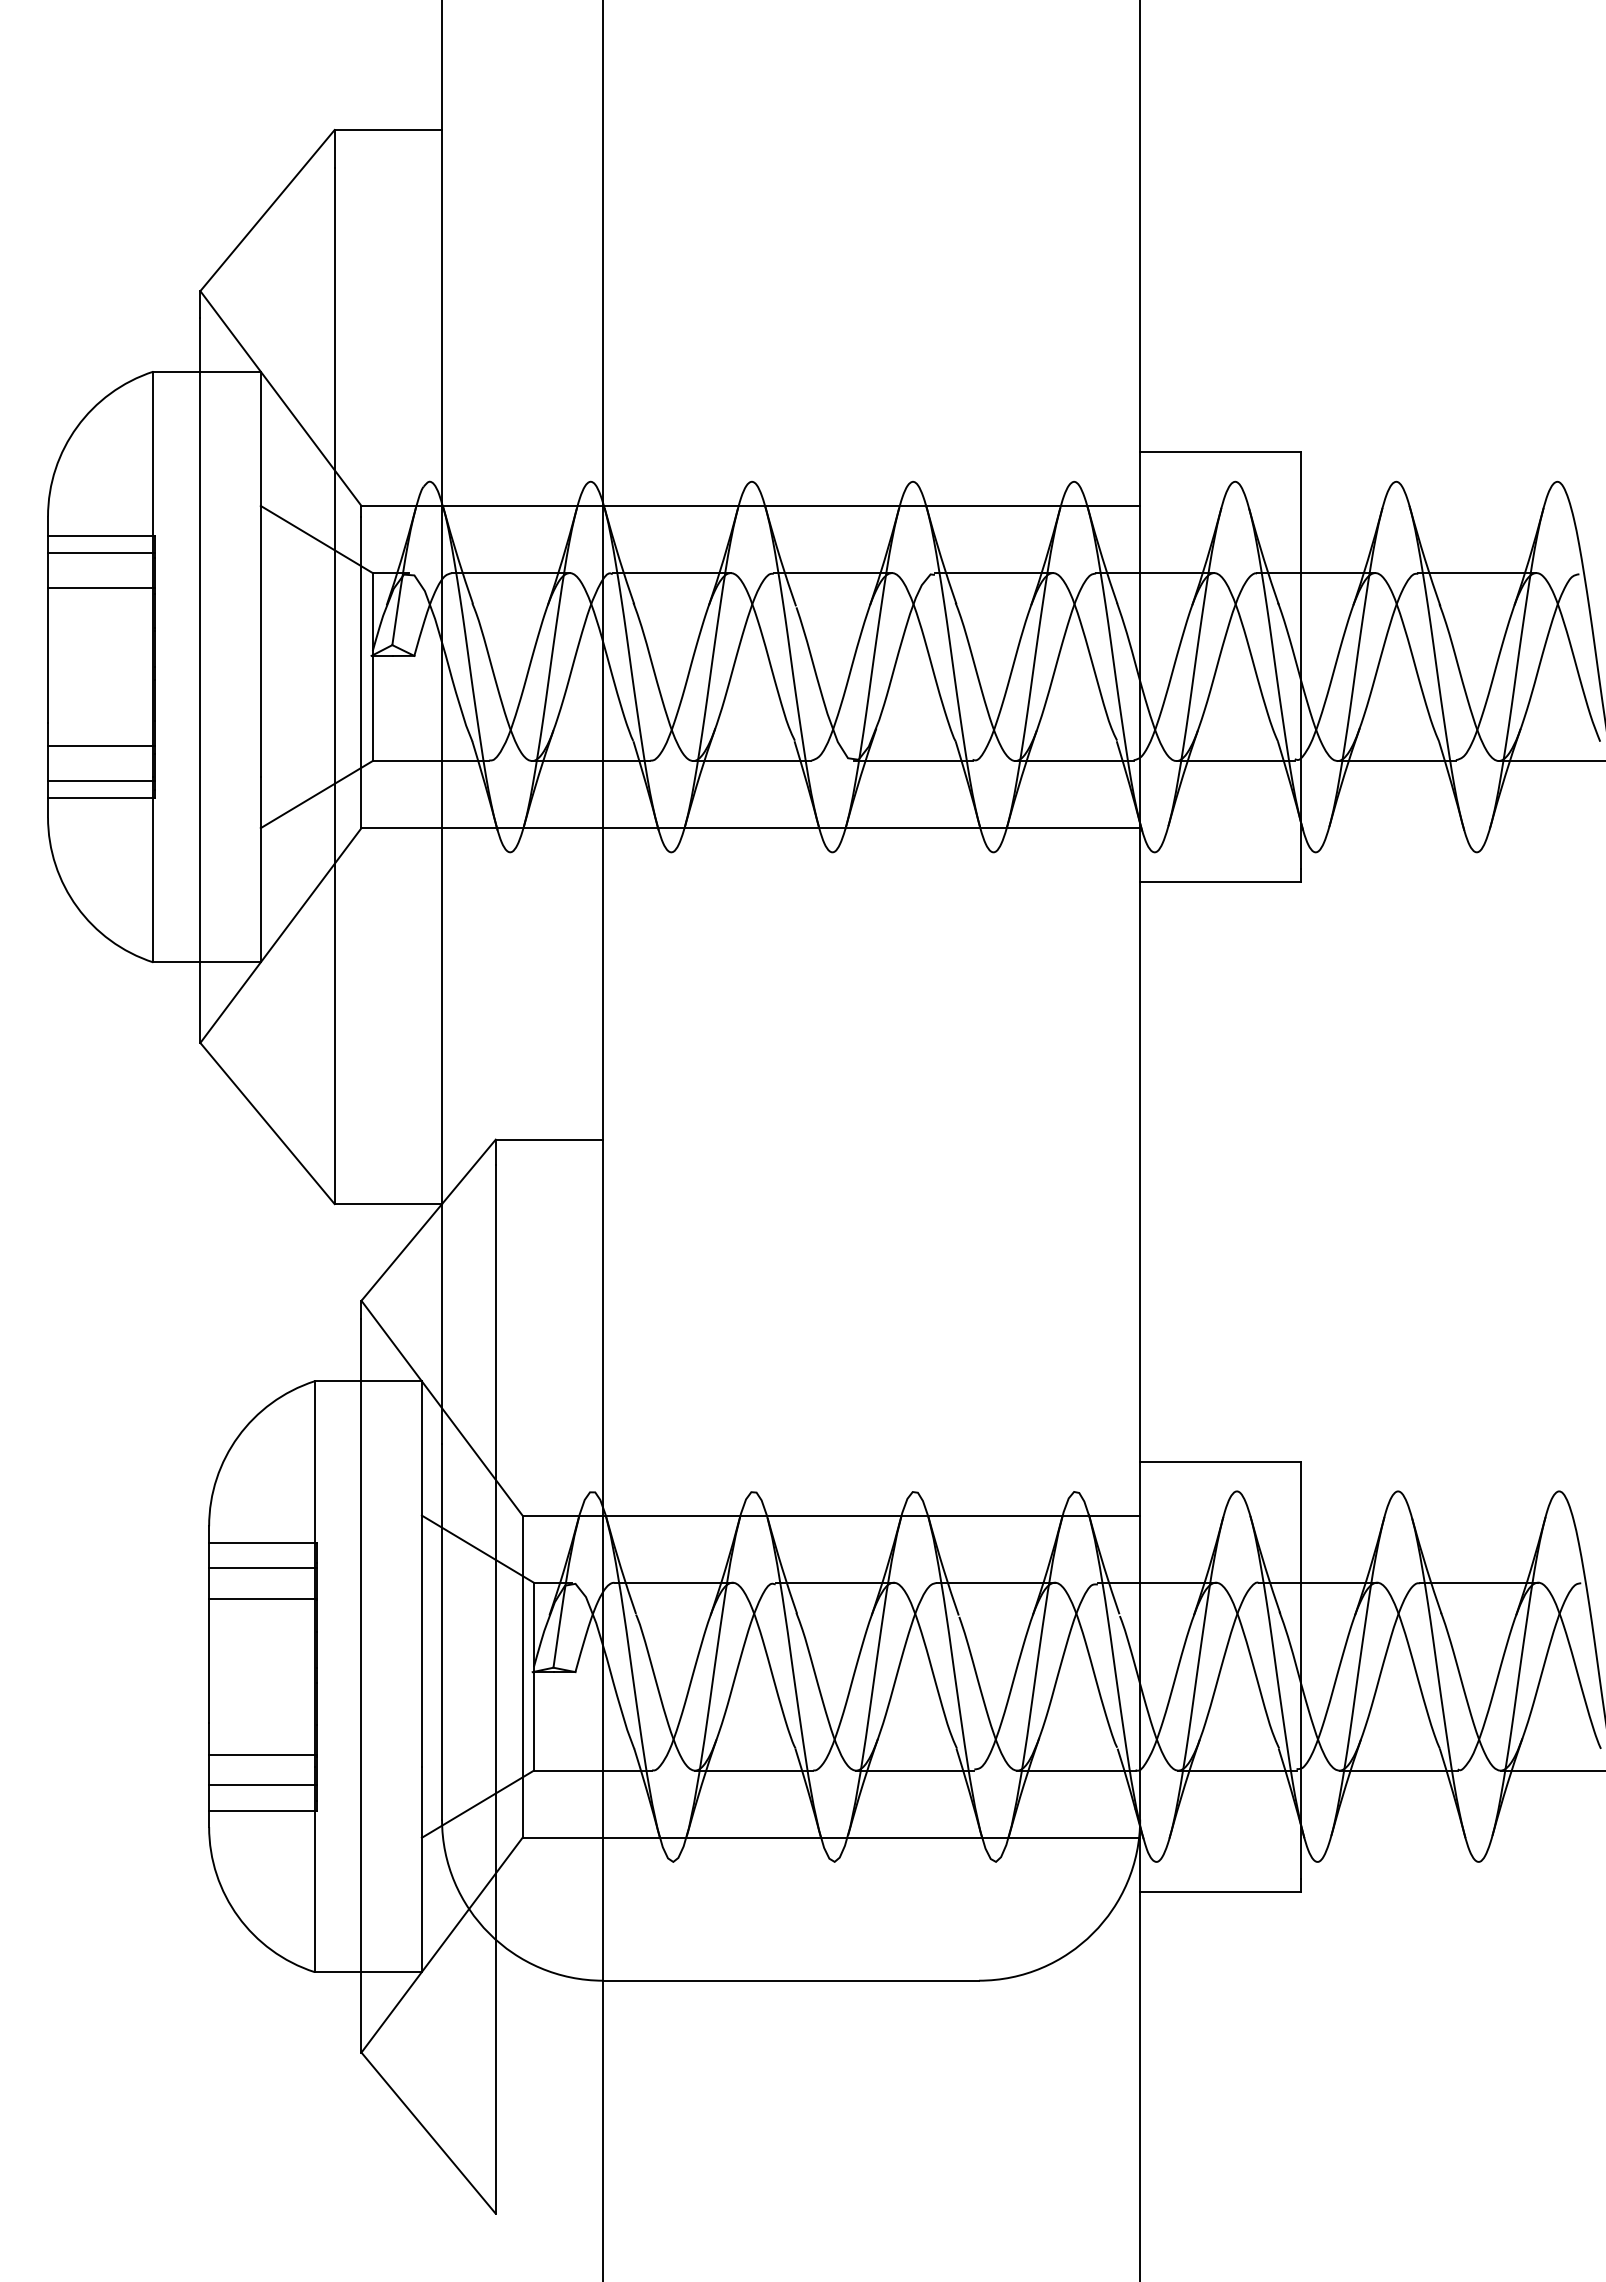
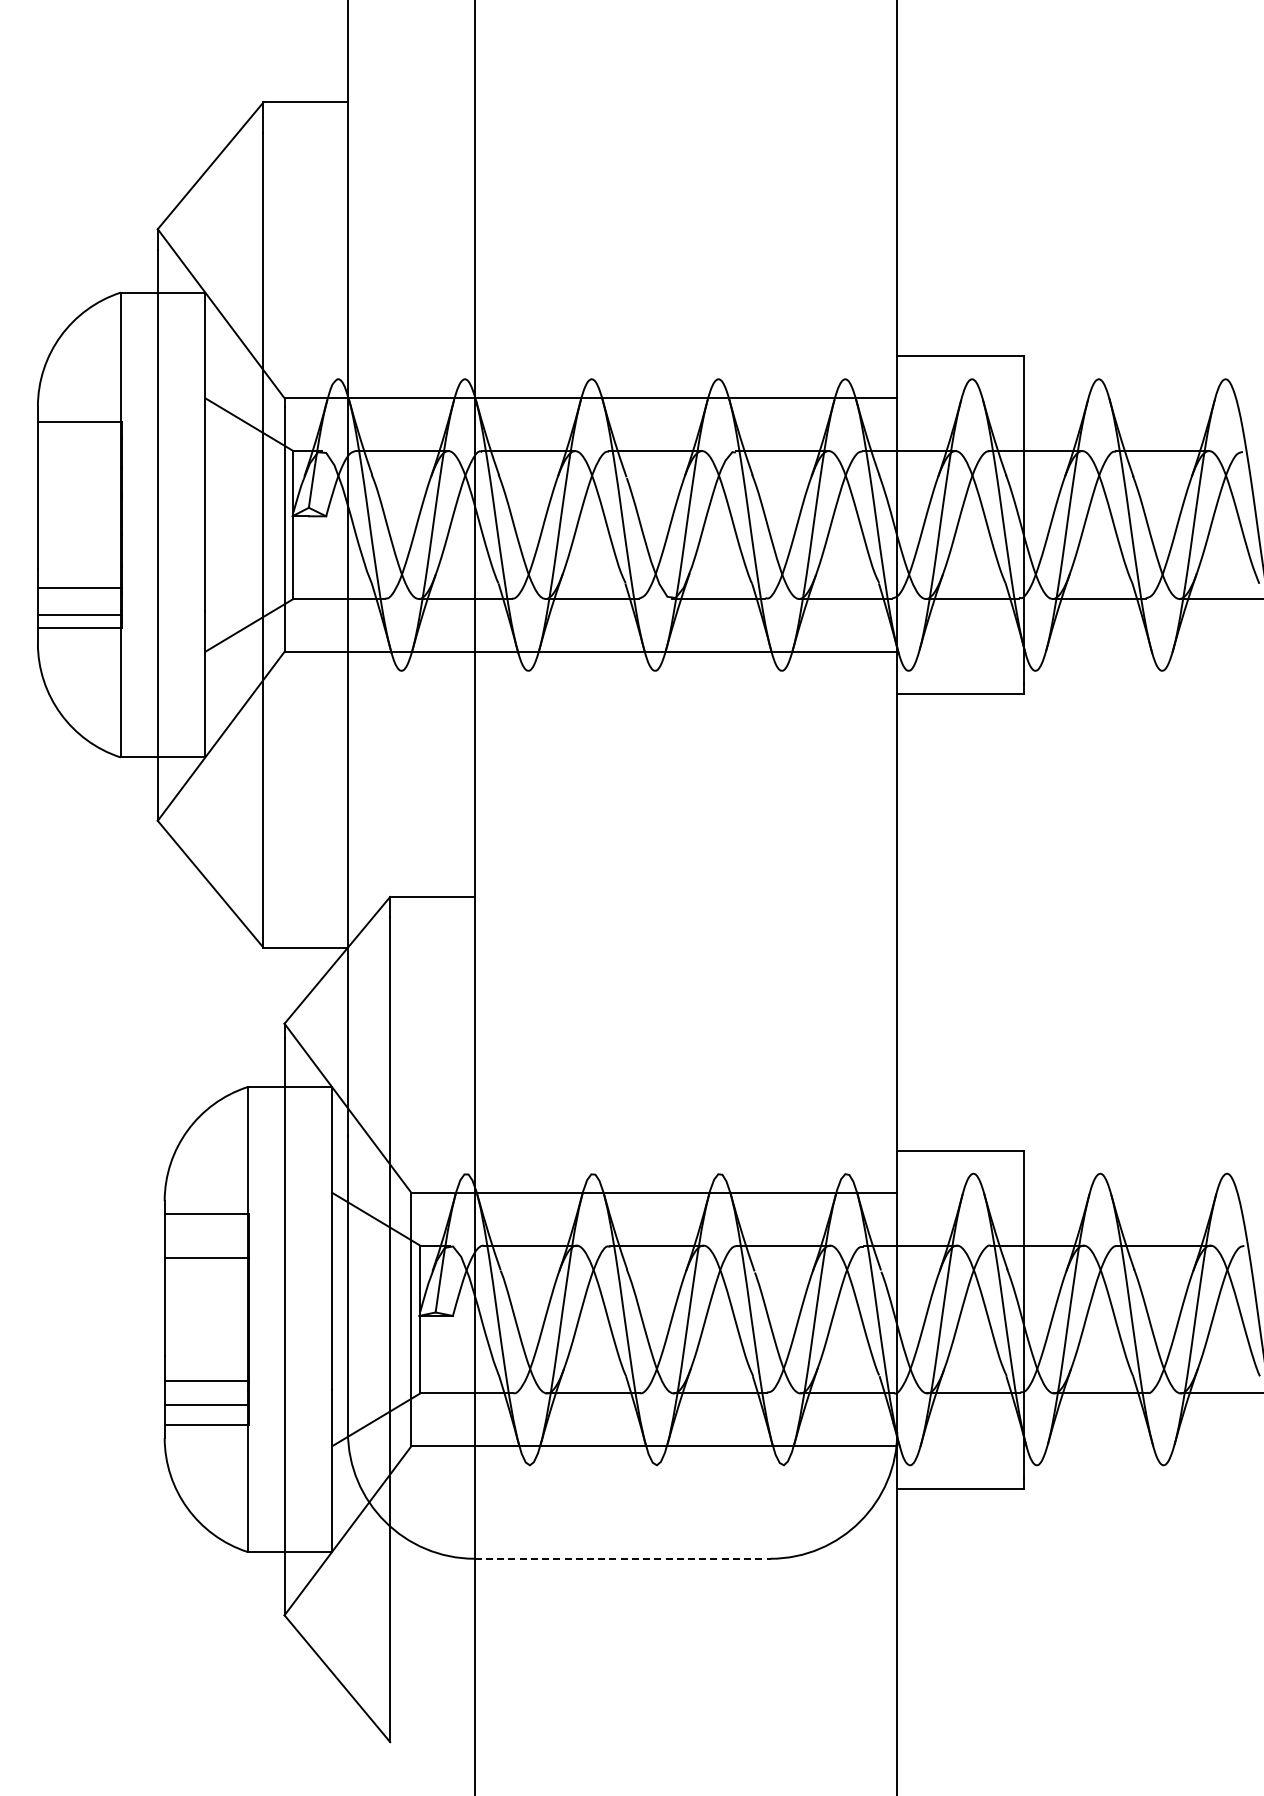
line: (100, 553) -> (79, 435), removed
line: (100, 587) -> (79, 462), removed
line: (262, 1568) -> (206, 1234), removed
line: (790, 1980) -> (622, 1558), solid -> dashed

